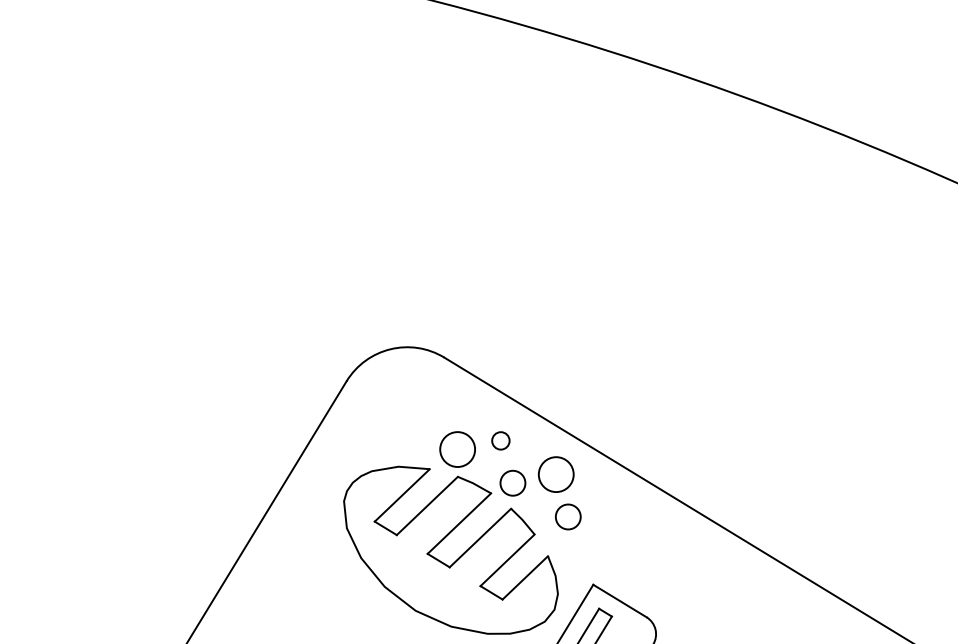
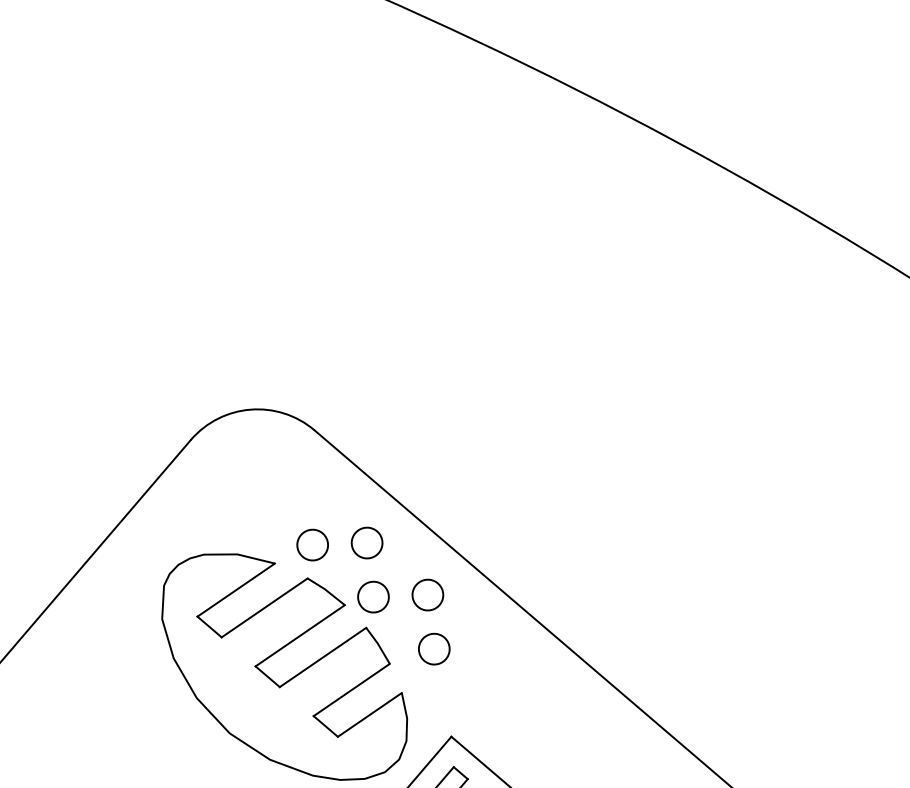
circle: (500, 440) -> (366, 542), size x1.43
circle: (457, 449) -> (312, 545), size x0.71
circle: (555, 474) -> (427, 594), size x0.71

